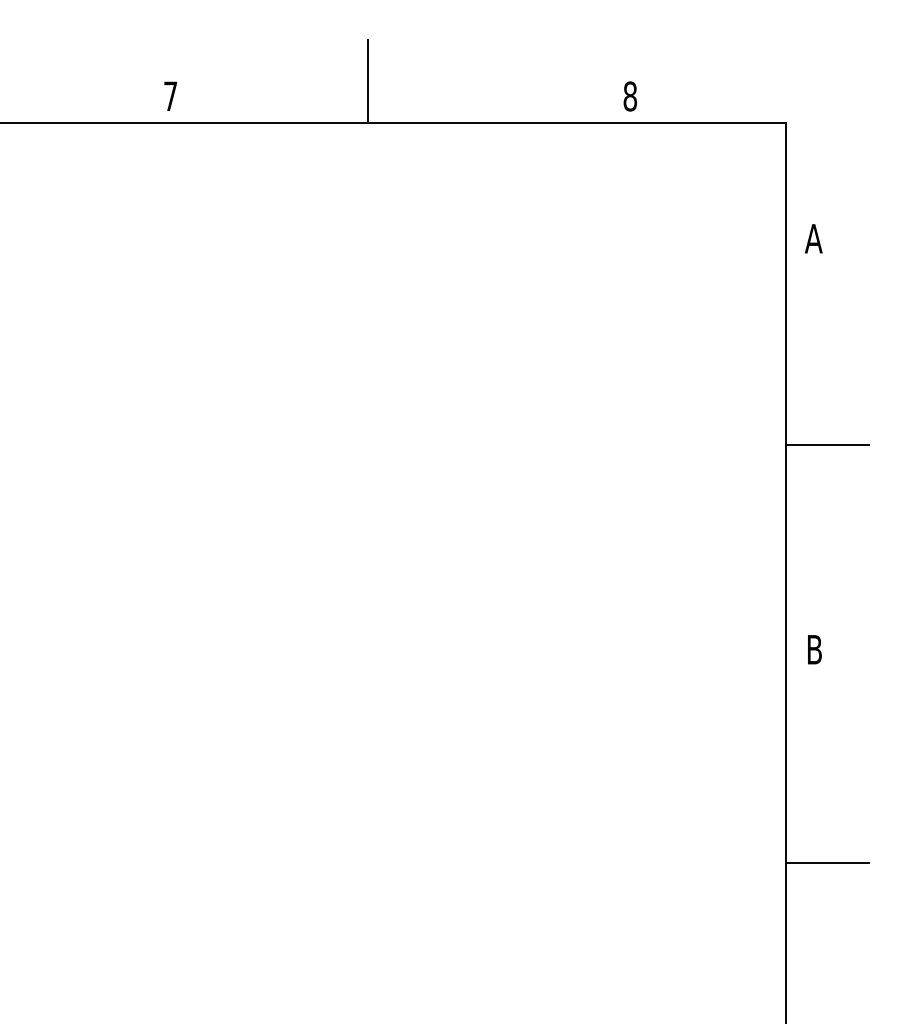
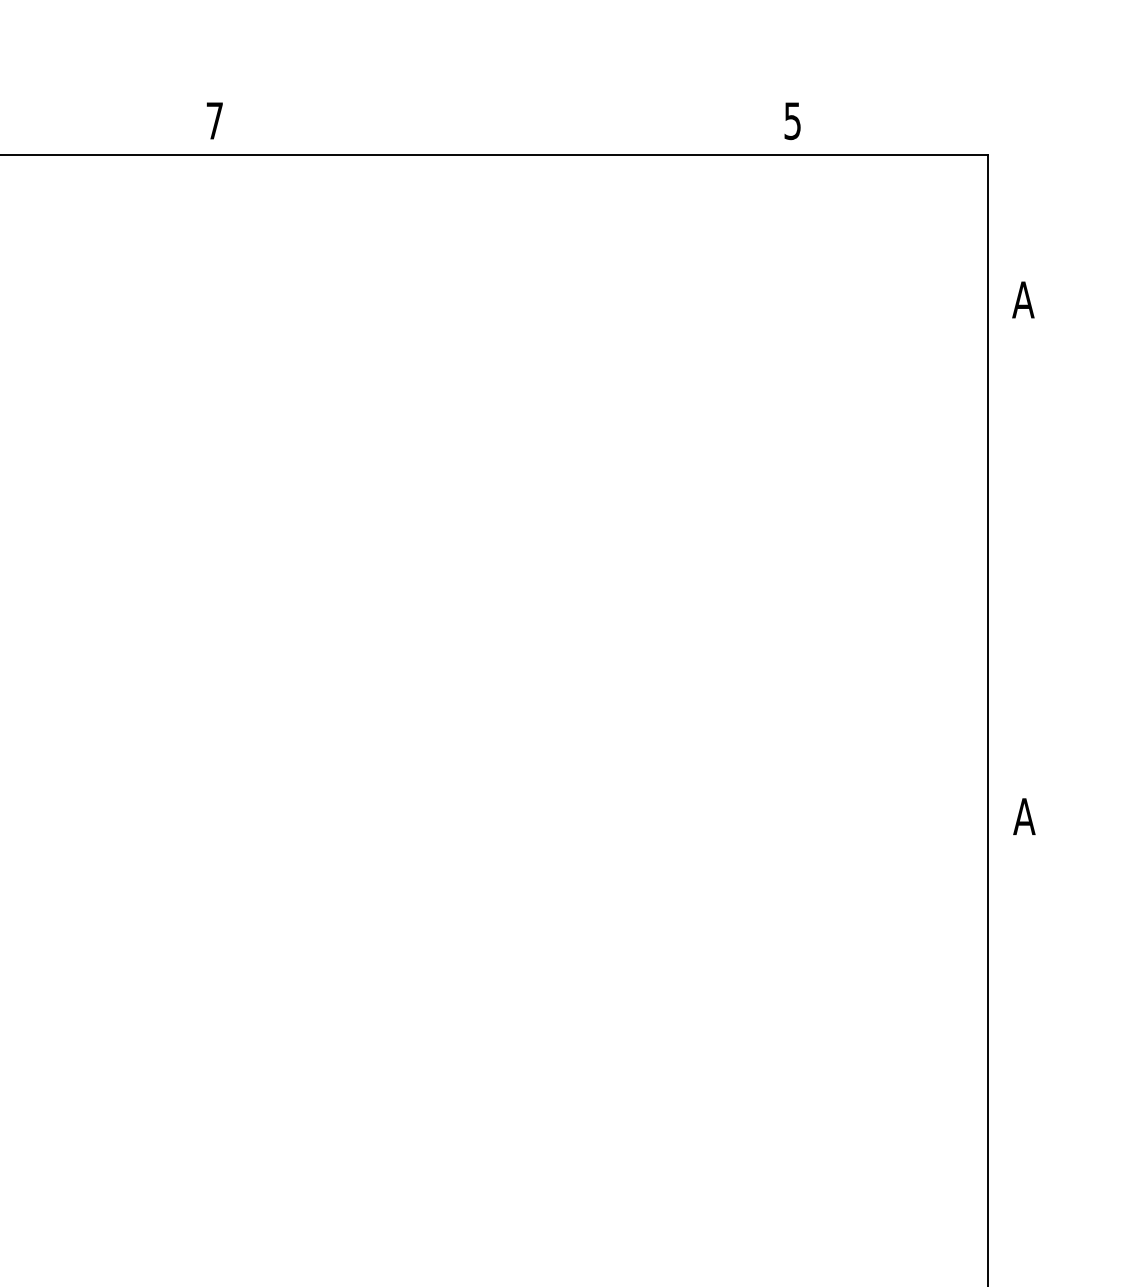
line: (367, 80) -> (462, 101), removed
text: (630, 96) -> (792, 121), 8 -> 5
line: (827, 445) -> (1040, 559), removed
text: (814, 649) -> (1024, 816), B -> A
line: (827, 862) -> (1040, 1084), removed

